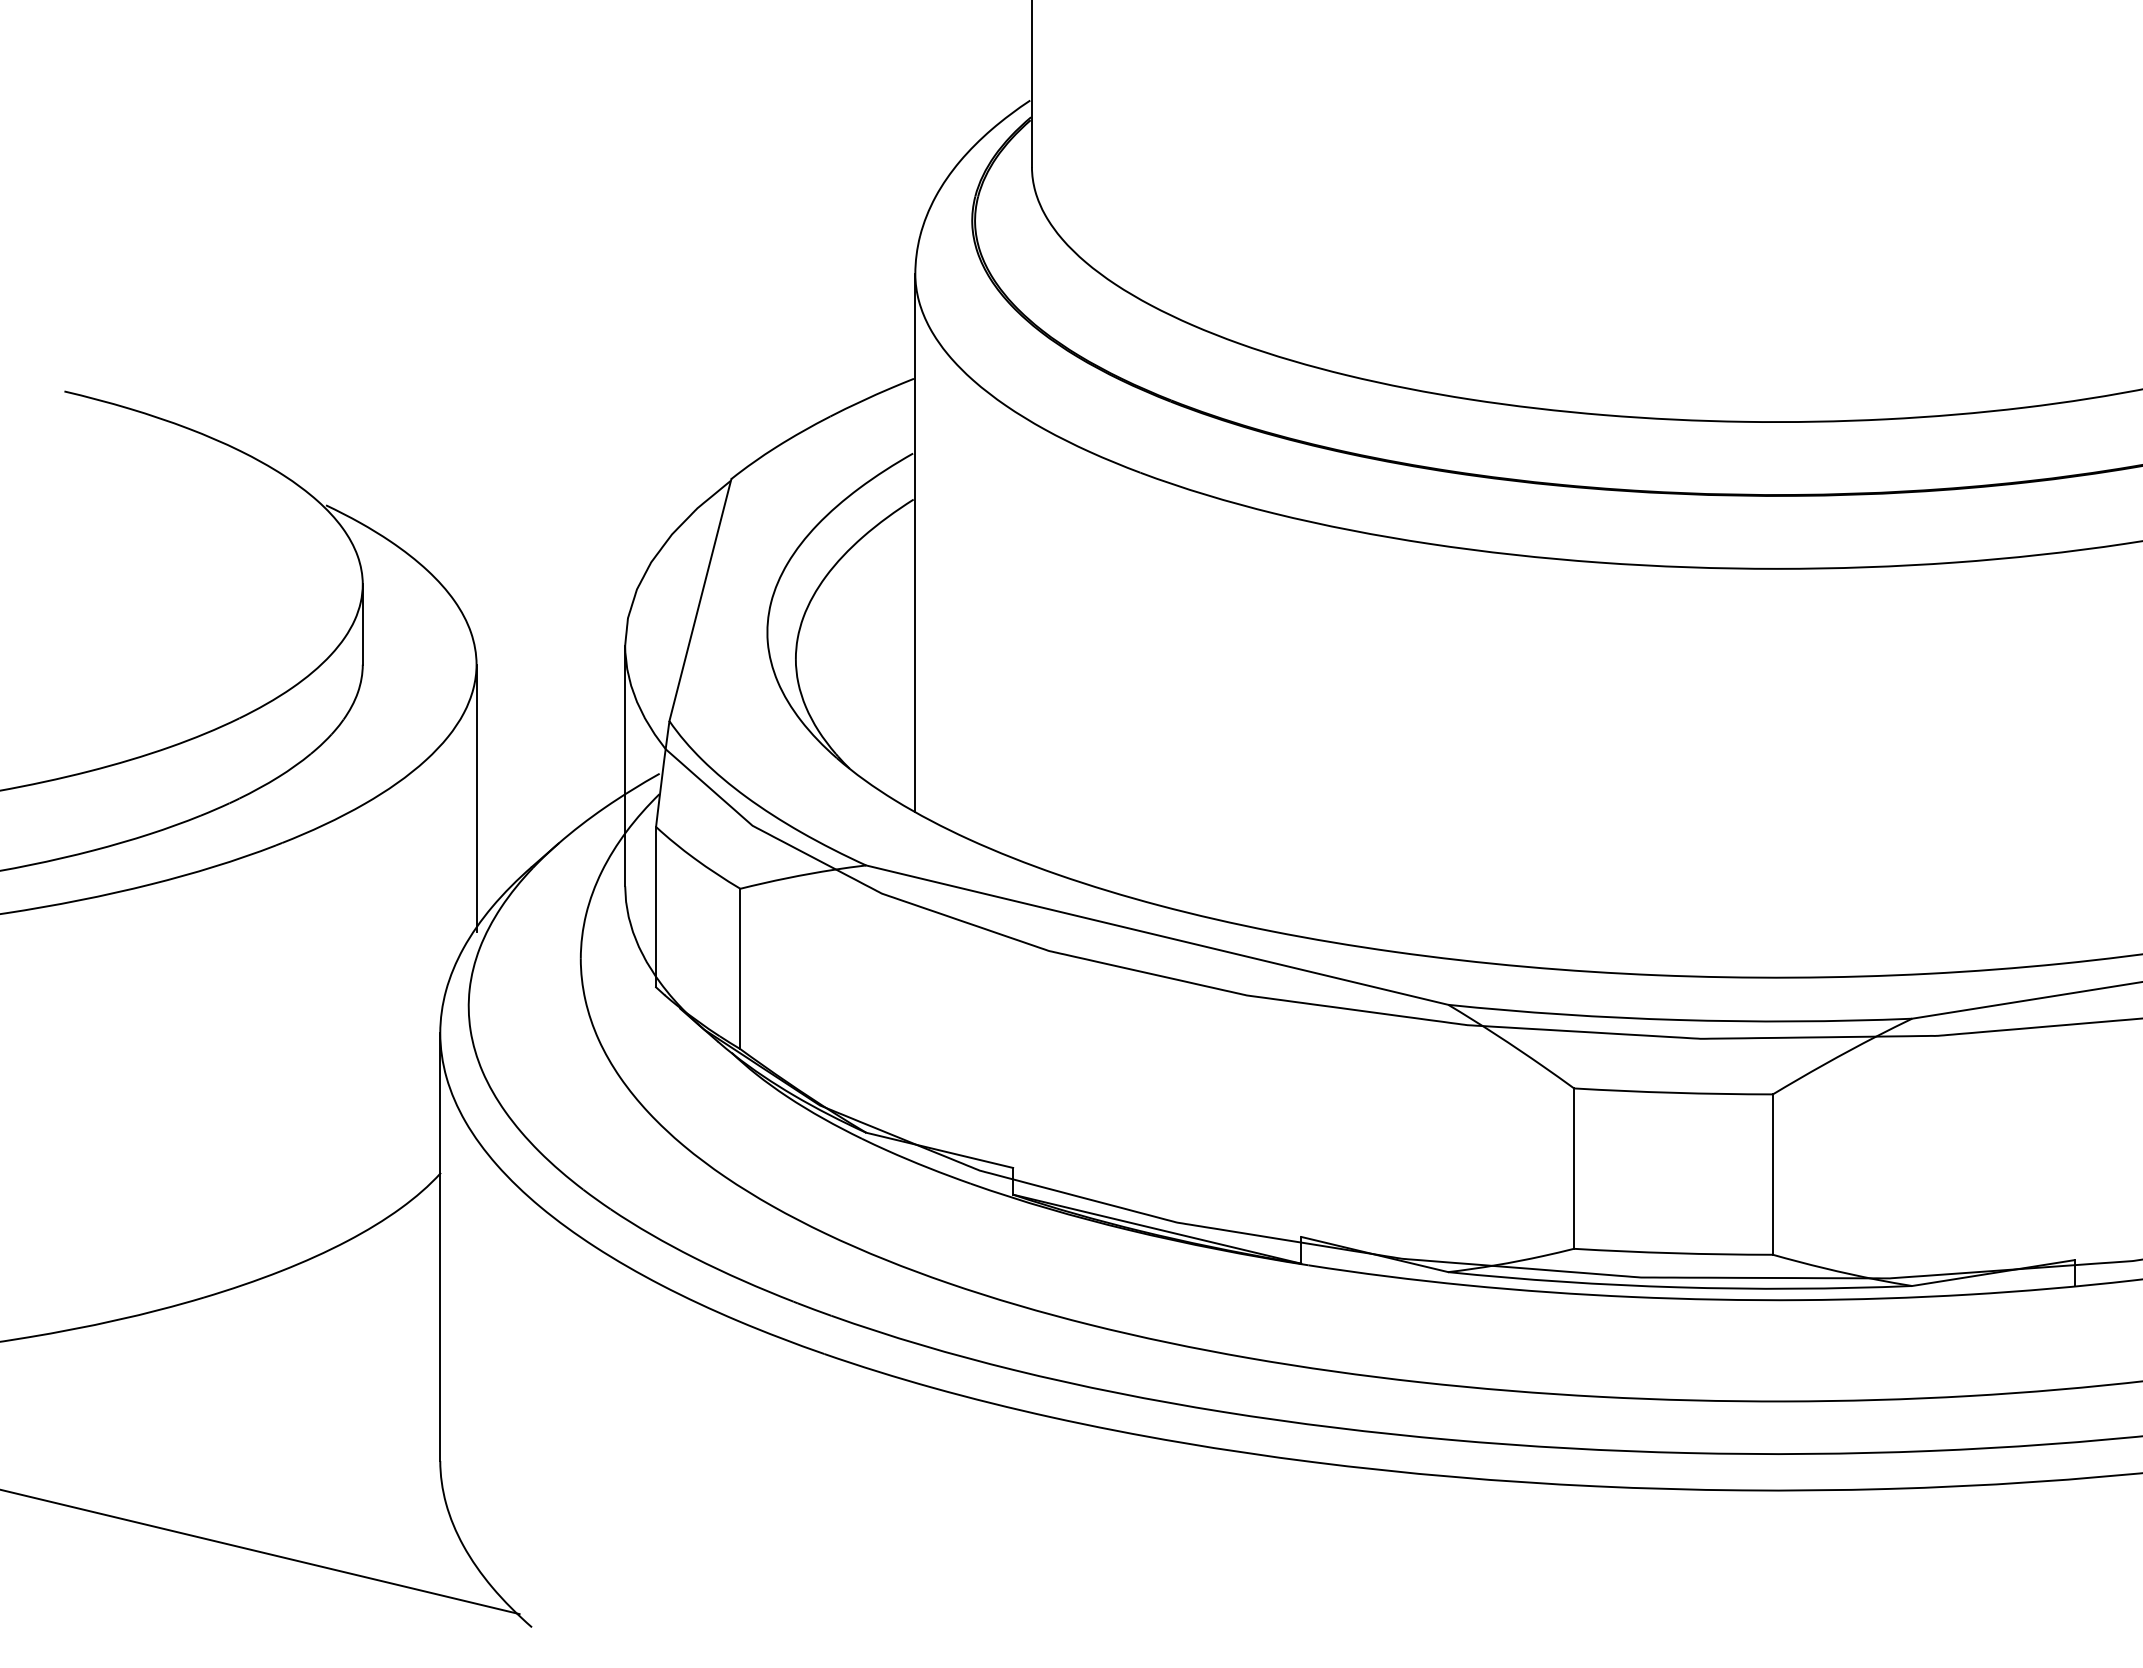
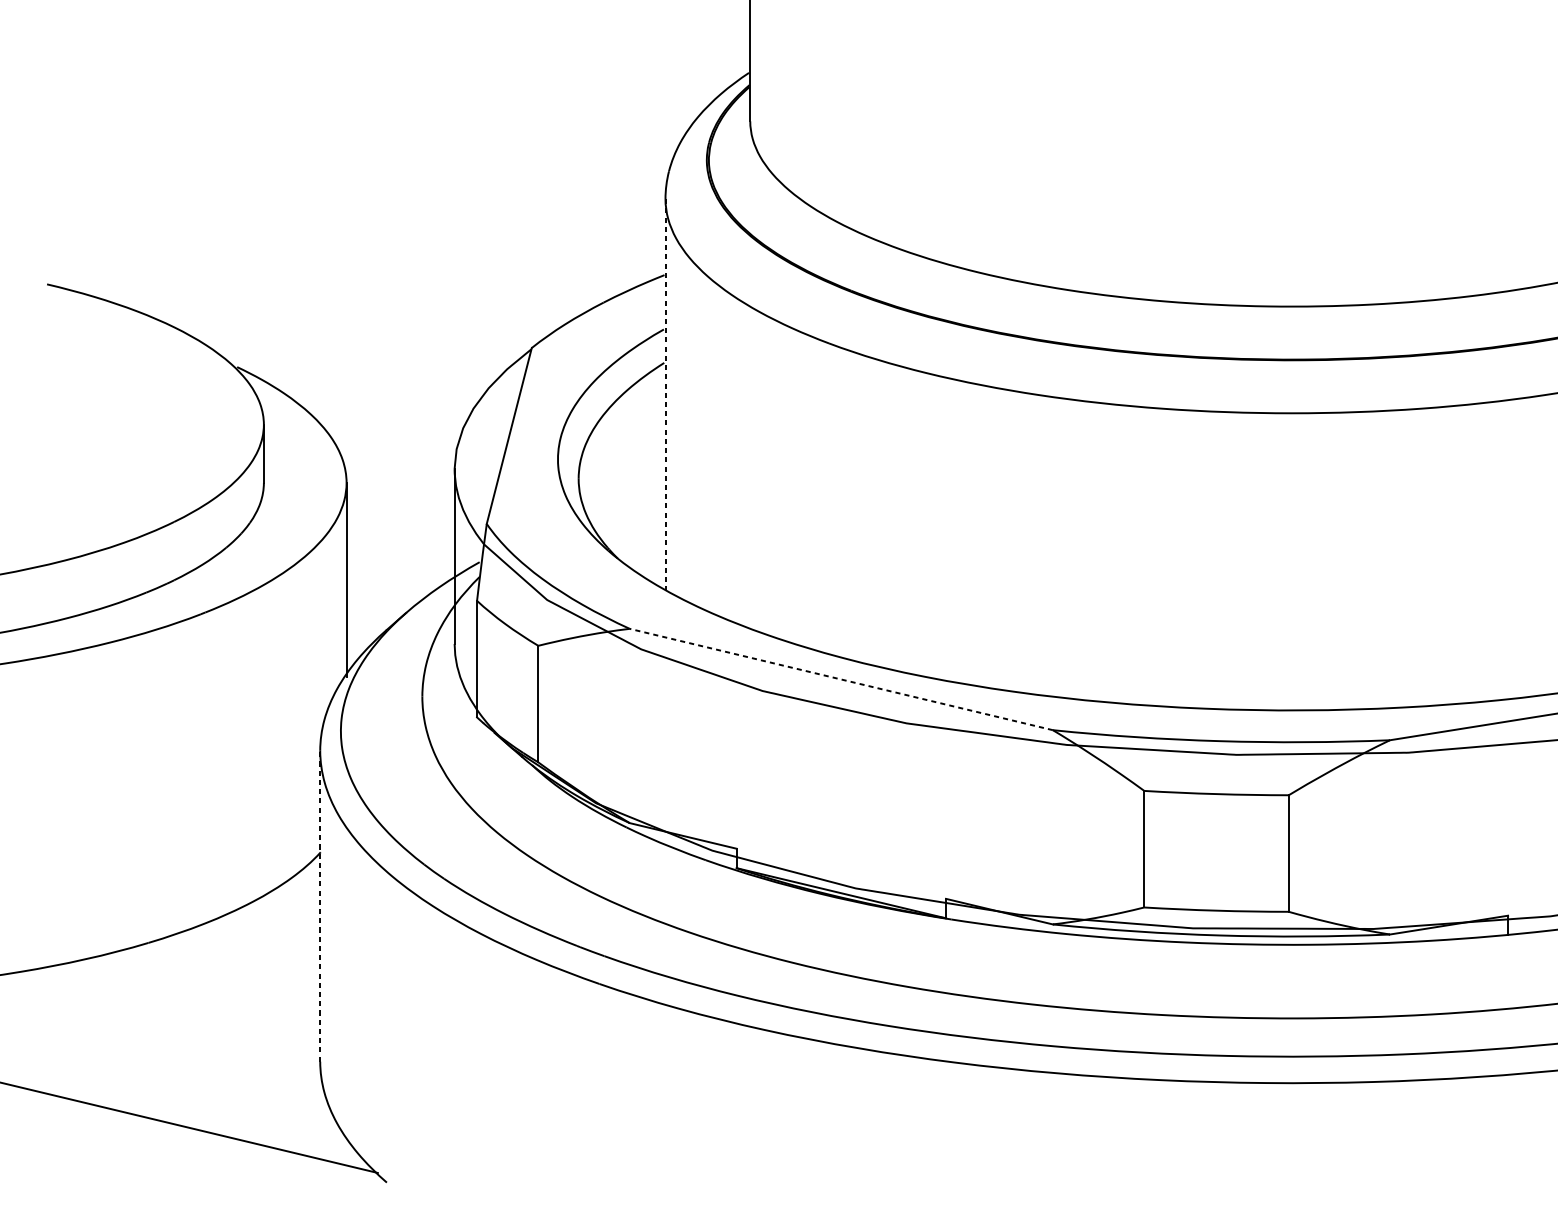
line: (915, 542) -> (665, 394), solid -> dashed
line: (1156, 935) -> (840, 679), solid -> dashed
line: (440, 1247) -> (320, 906), solid -> dashed

